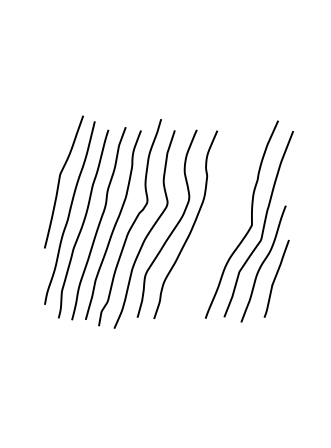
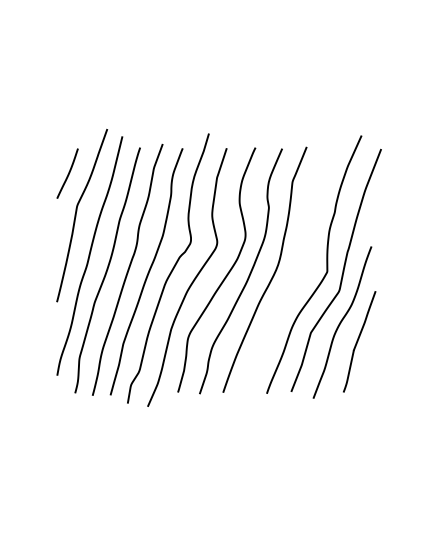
curve: (53, 149) -> (68, 173), added
curve: (210, 226) -> (273, 273), added

